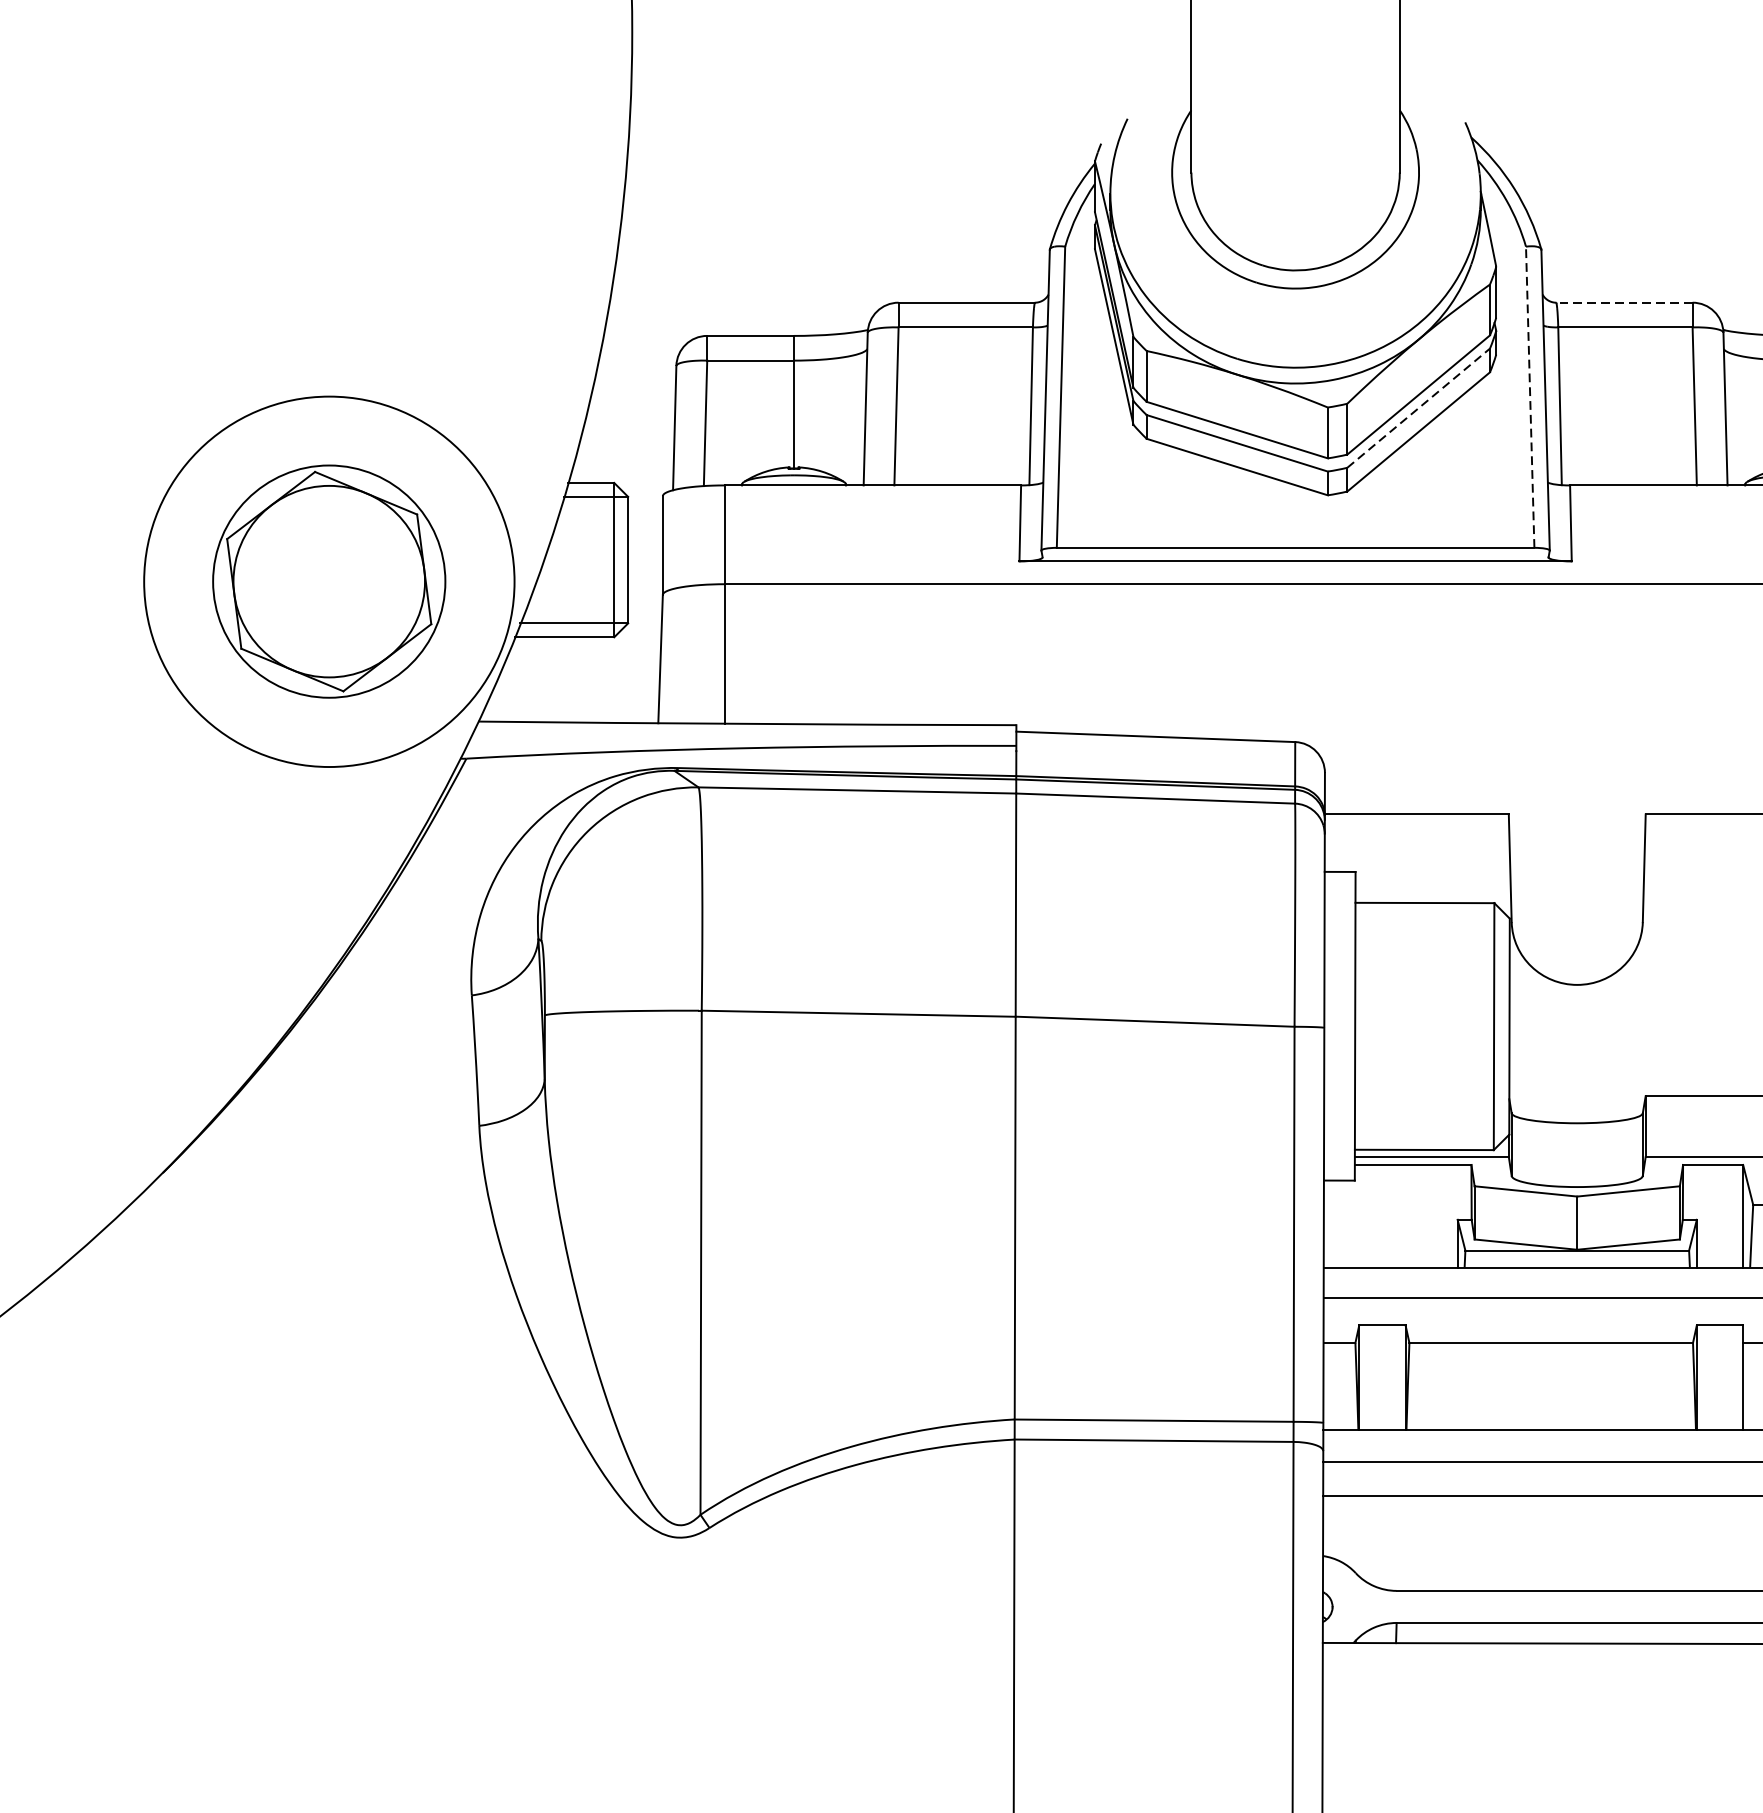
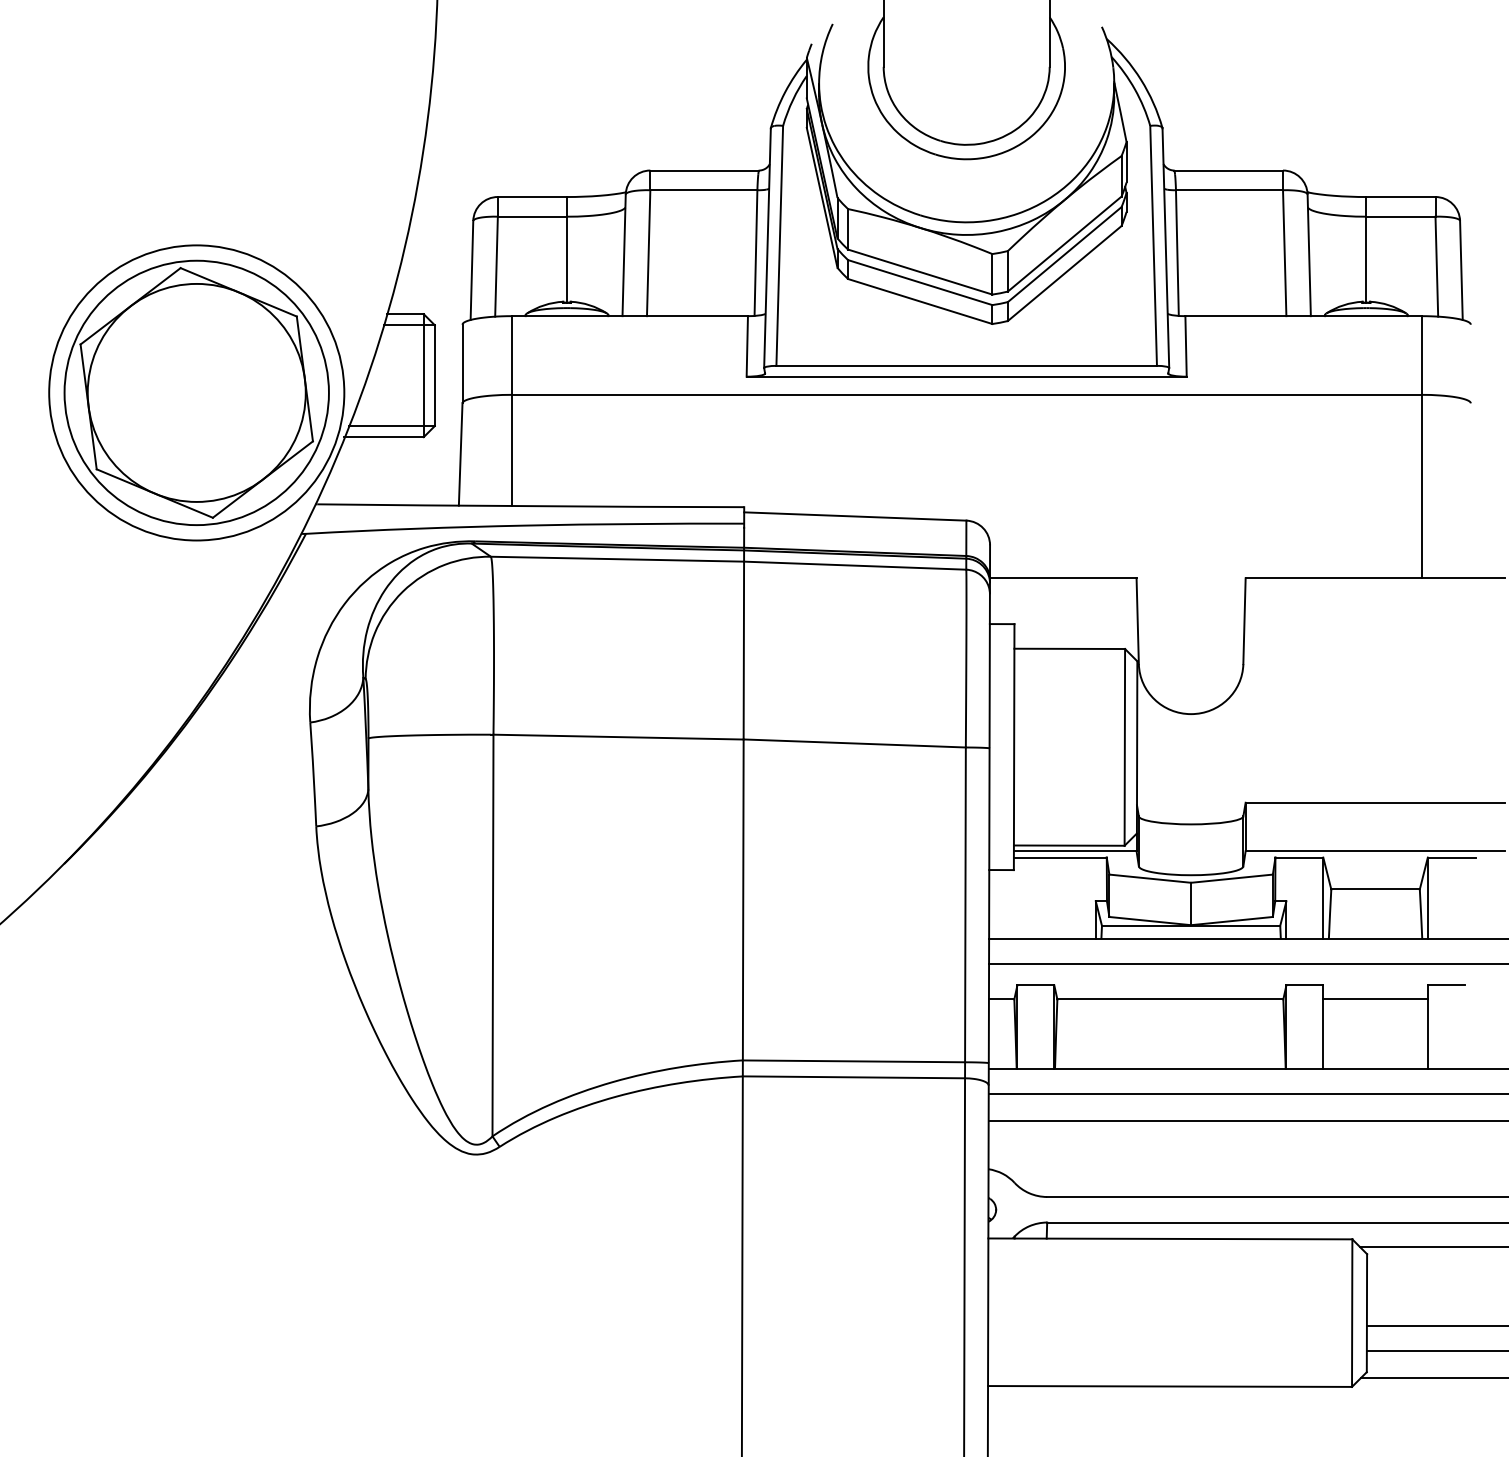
line: (1624, 302) -> (1228, 170), dashed -> solid
line: (1530, 396) -> (1153, 245), dashed -> solid
line: (1419, 408) -> (1065, 254), dashed -> solid
part: (329, 581) -> (196, 392), size x1.43

